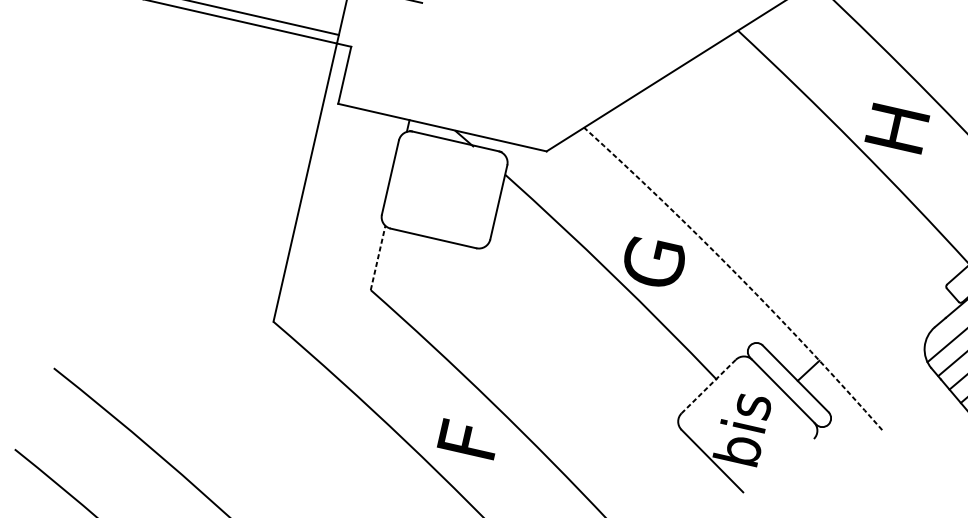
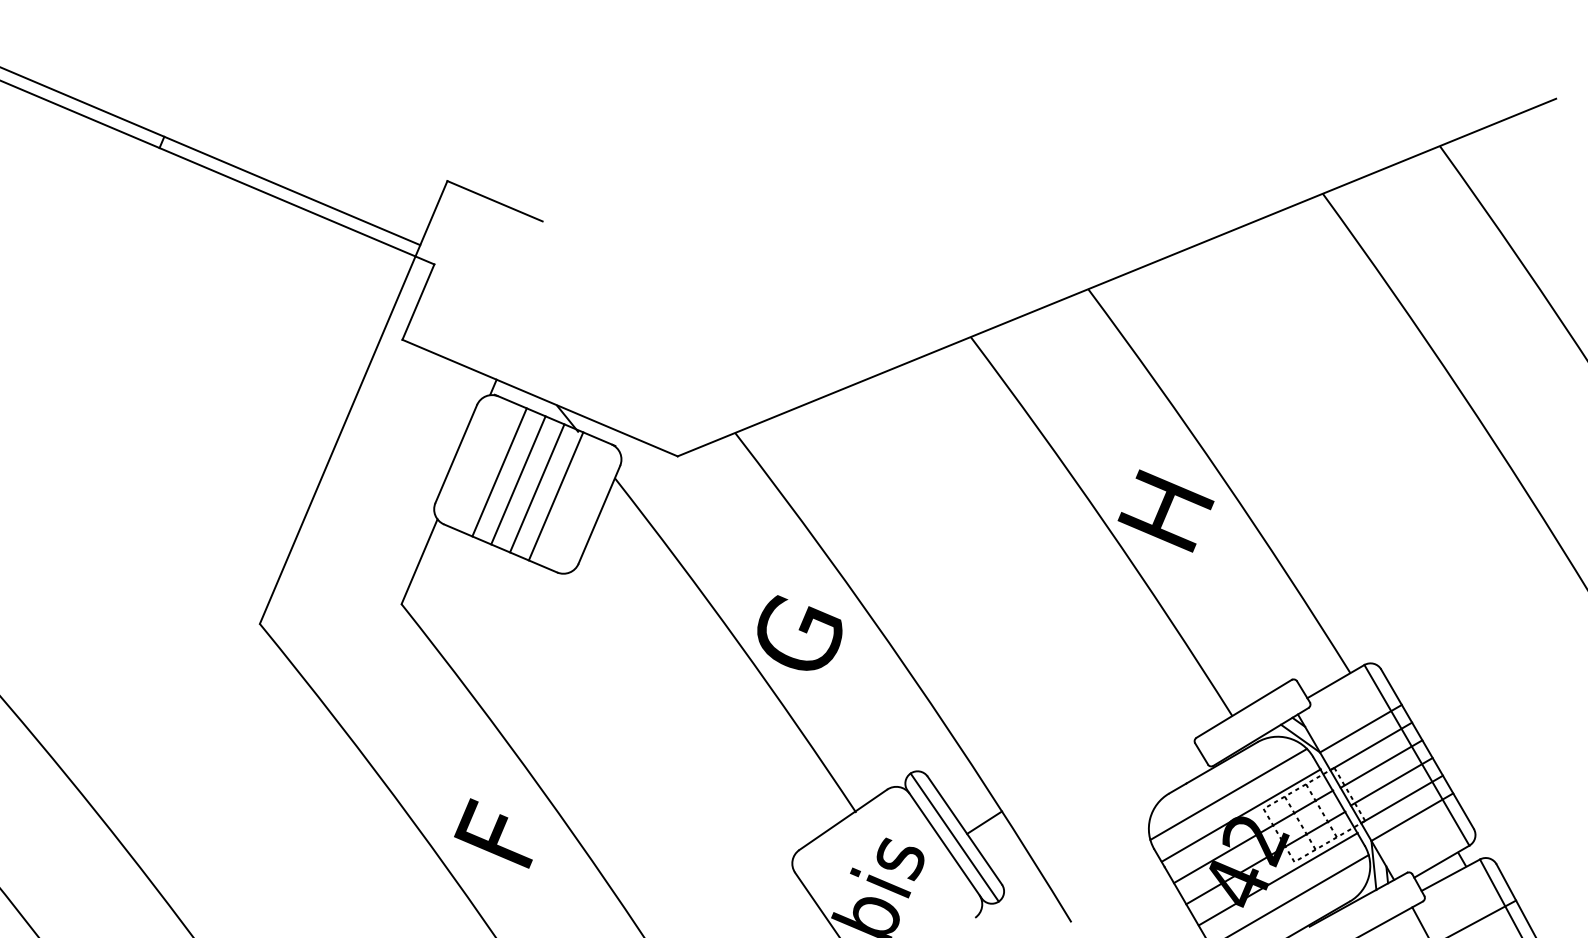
line: (423, 185) -> (499, 472), added
line: (437, 188) -> (518, 480), added
line: (451, 191) -> (537, 488), added
line: (465, 194) -> (555, 496), added
line: (378, 257) -> (419, 561), dashed -> solid
arc: (737, 275) -> (910, 673), dashed -> solid
line: (789, 385) -> (954, 837), added
line: (708, 387) -> (842, 820), dashed -> solid

